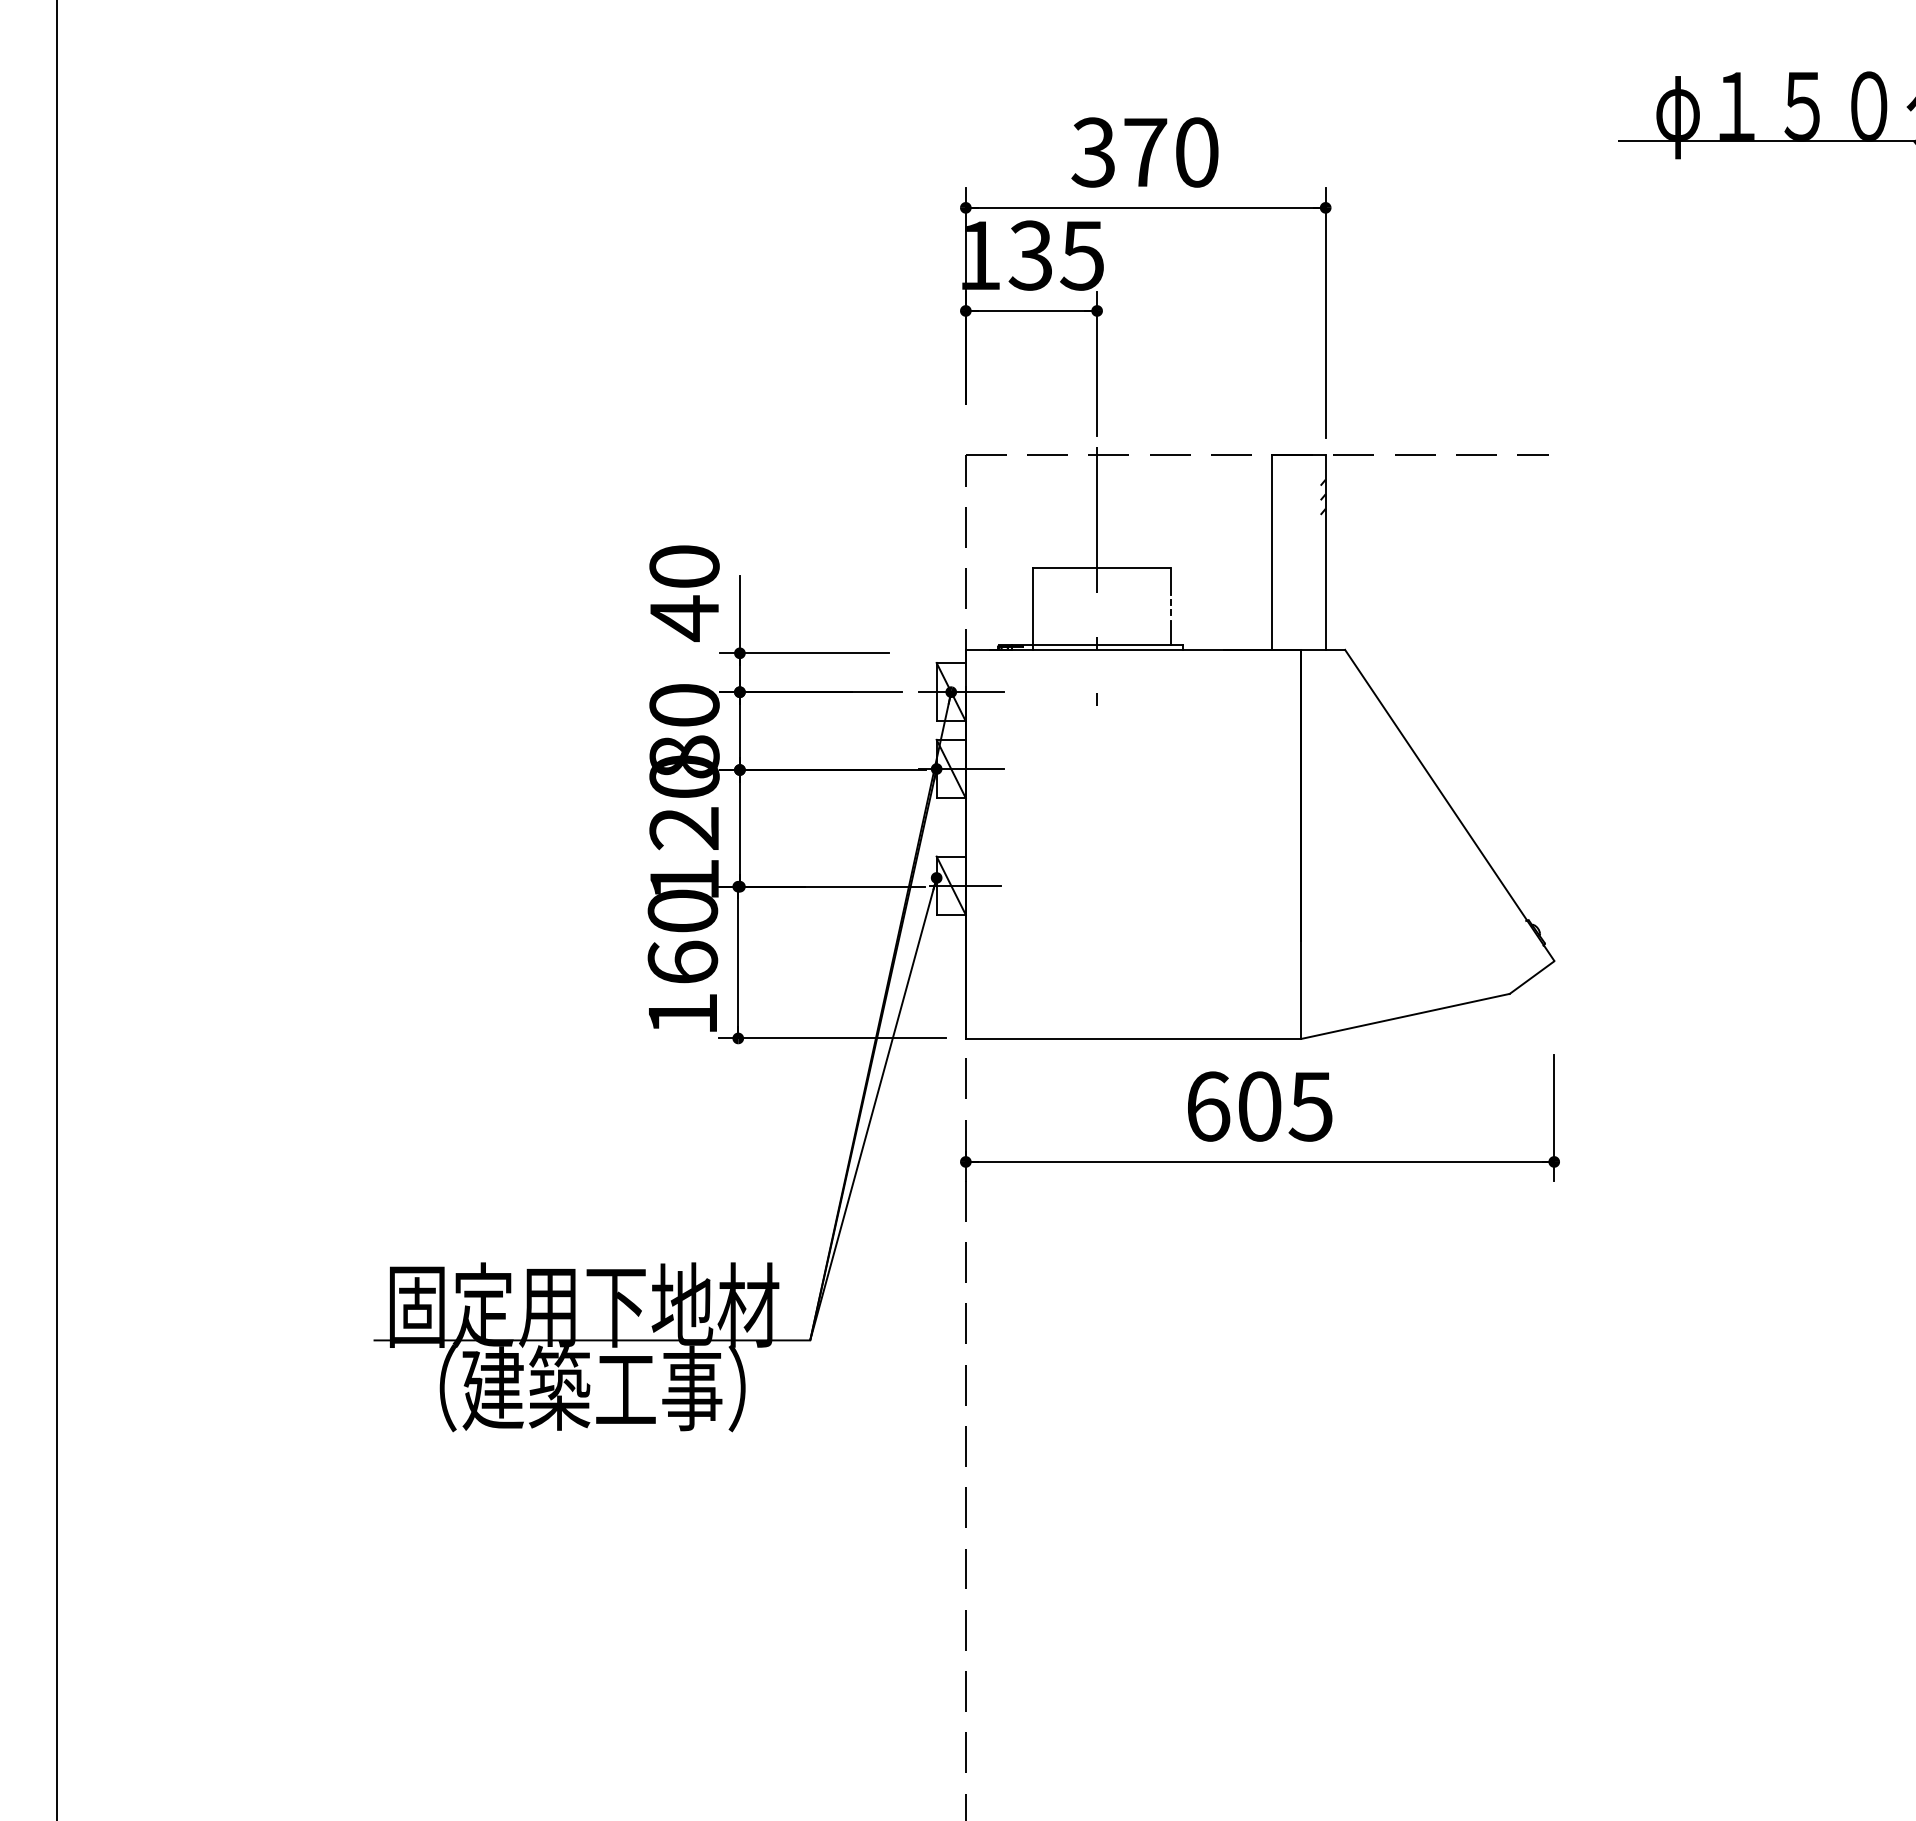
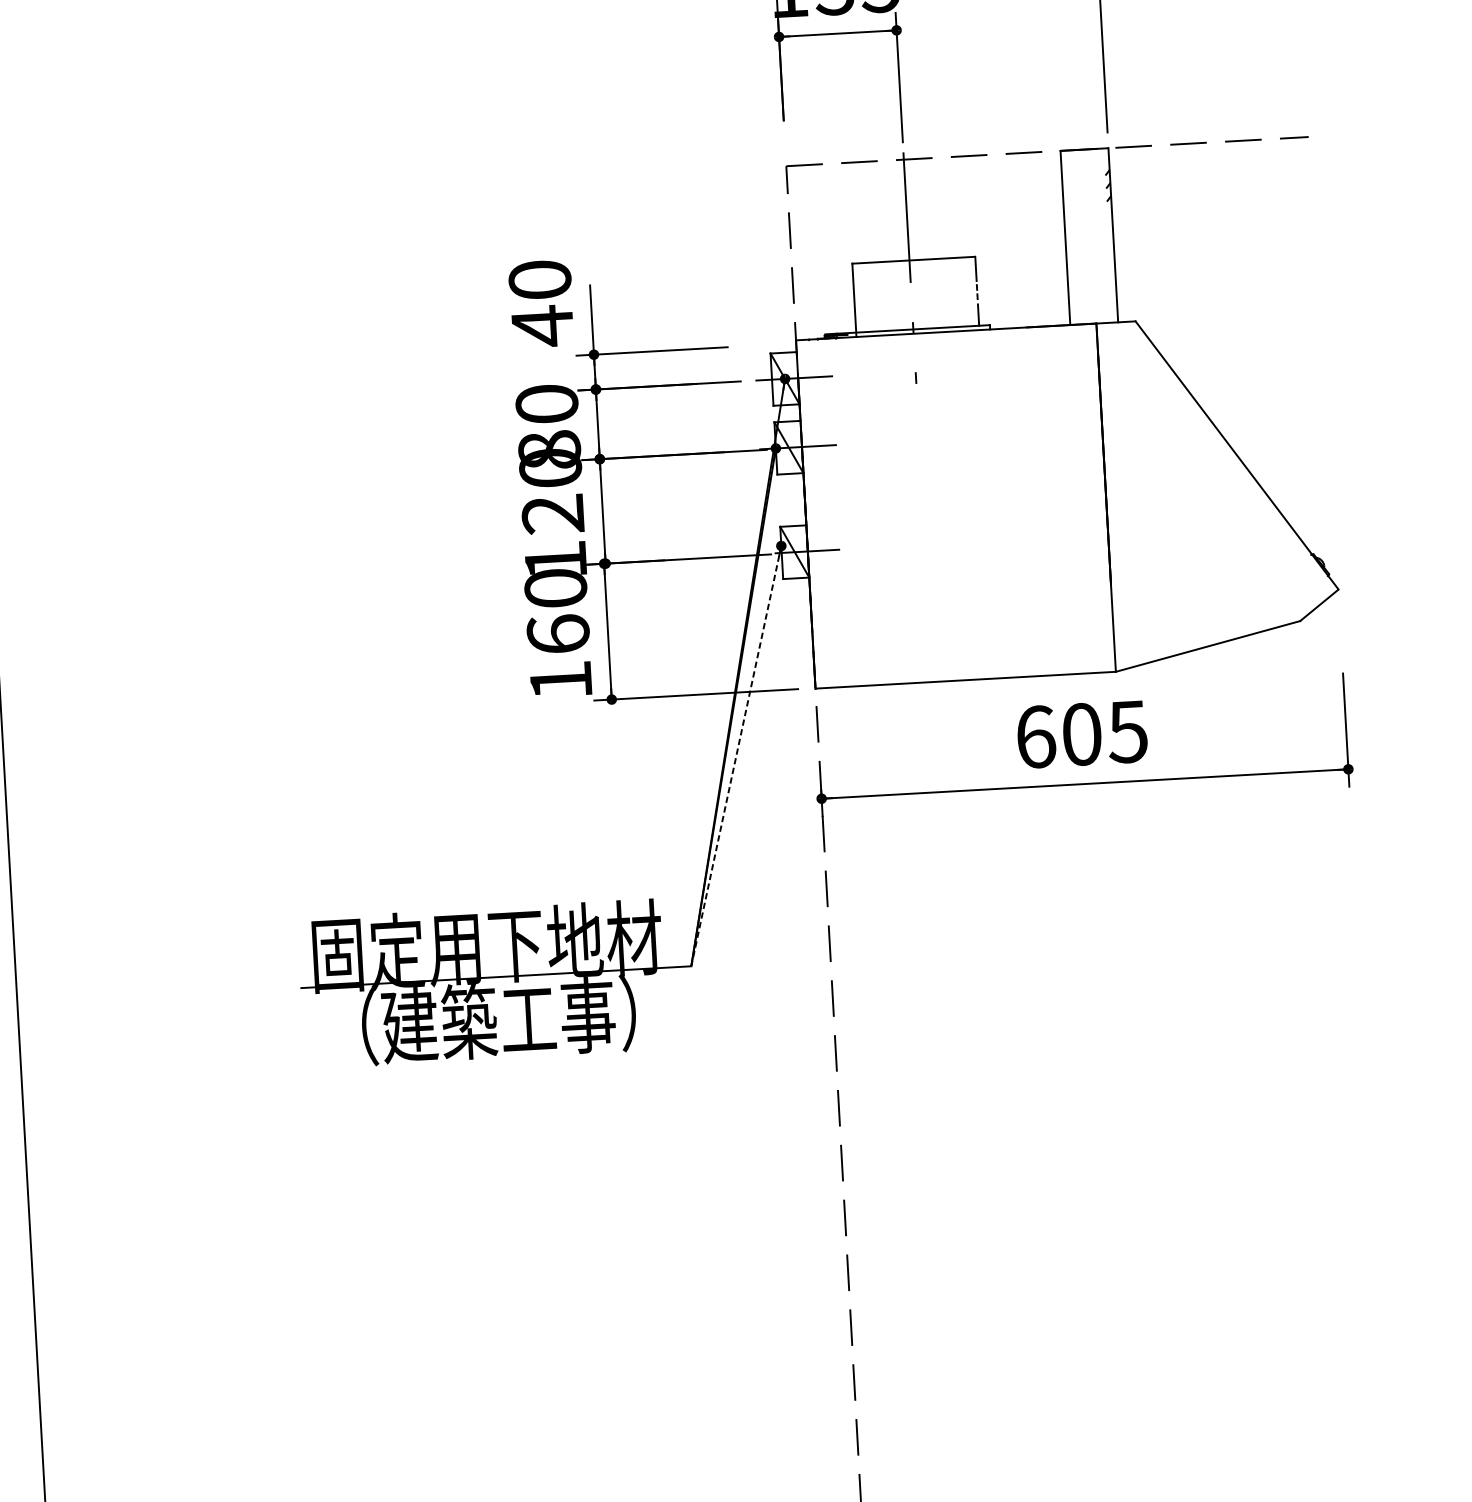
line: (873, 1109) -> (736, 756), solid -> dashed

